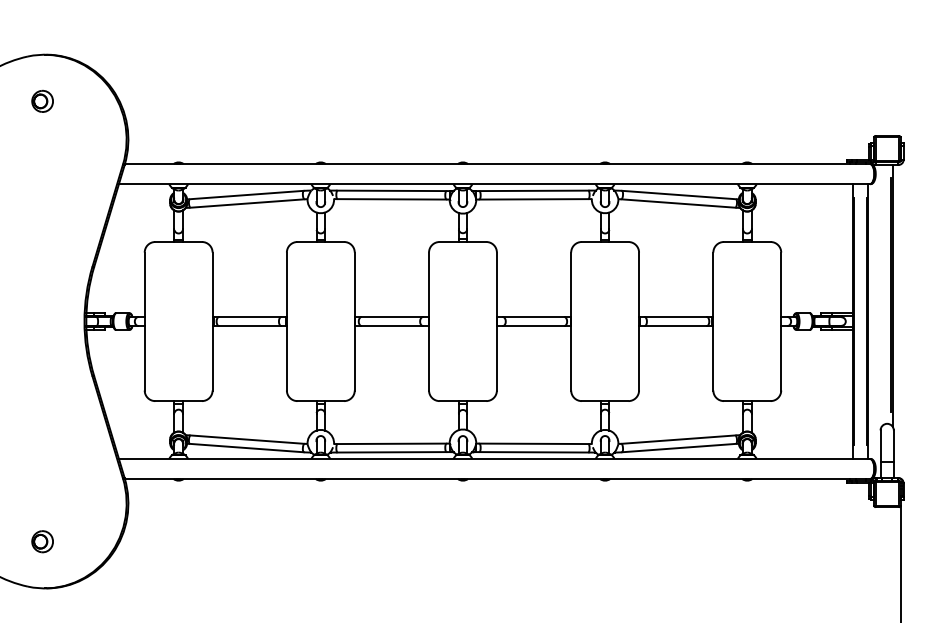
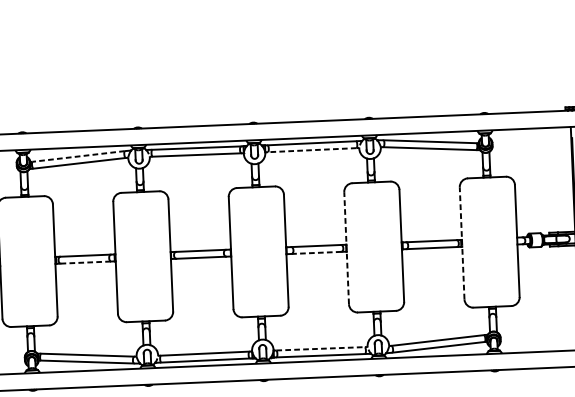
line: (246, 195) -> (78, 156), solid -> dashed
line: (533, 199) -> (311, 150), solid -> dashed
line: (571, 321) -> (346, 248), solid -> dashed
line: (713, 321) -> (462, 243), solid -> dashed
line: (249, 325) -> (85, 262), solid -> dashed
line: (534, 325) -> (316, 252), solid -> dashed
line: (534, 443) -> (320, 348), solid -> dashed

